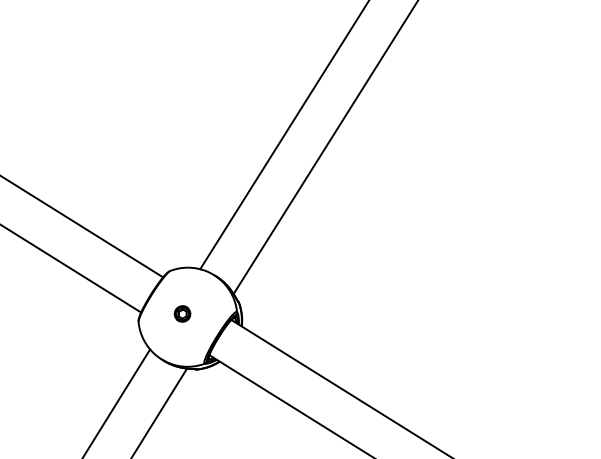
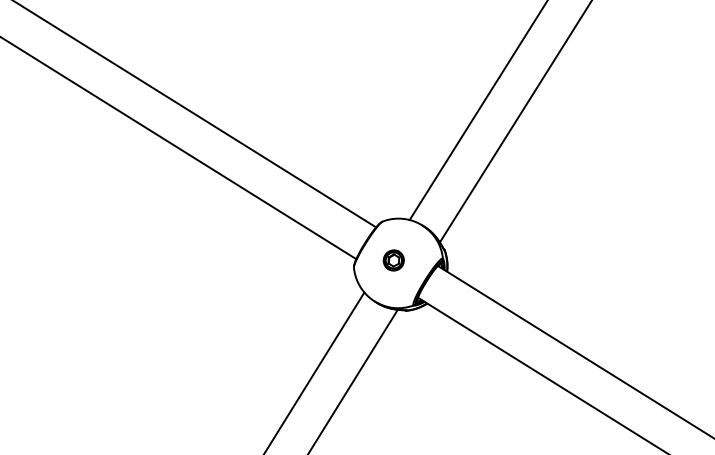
part: (182, 314) -> (393, 260), size x1.43

